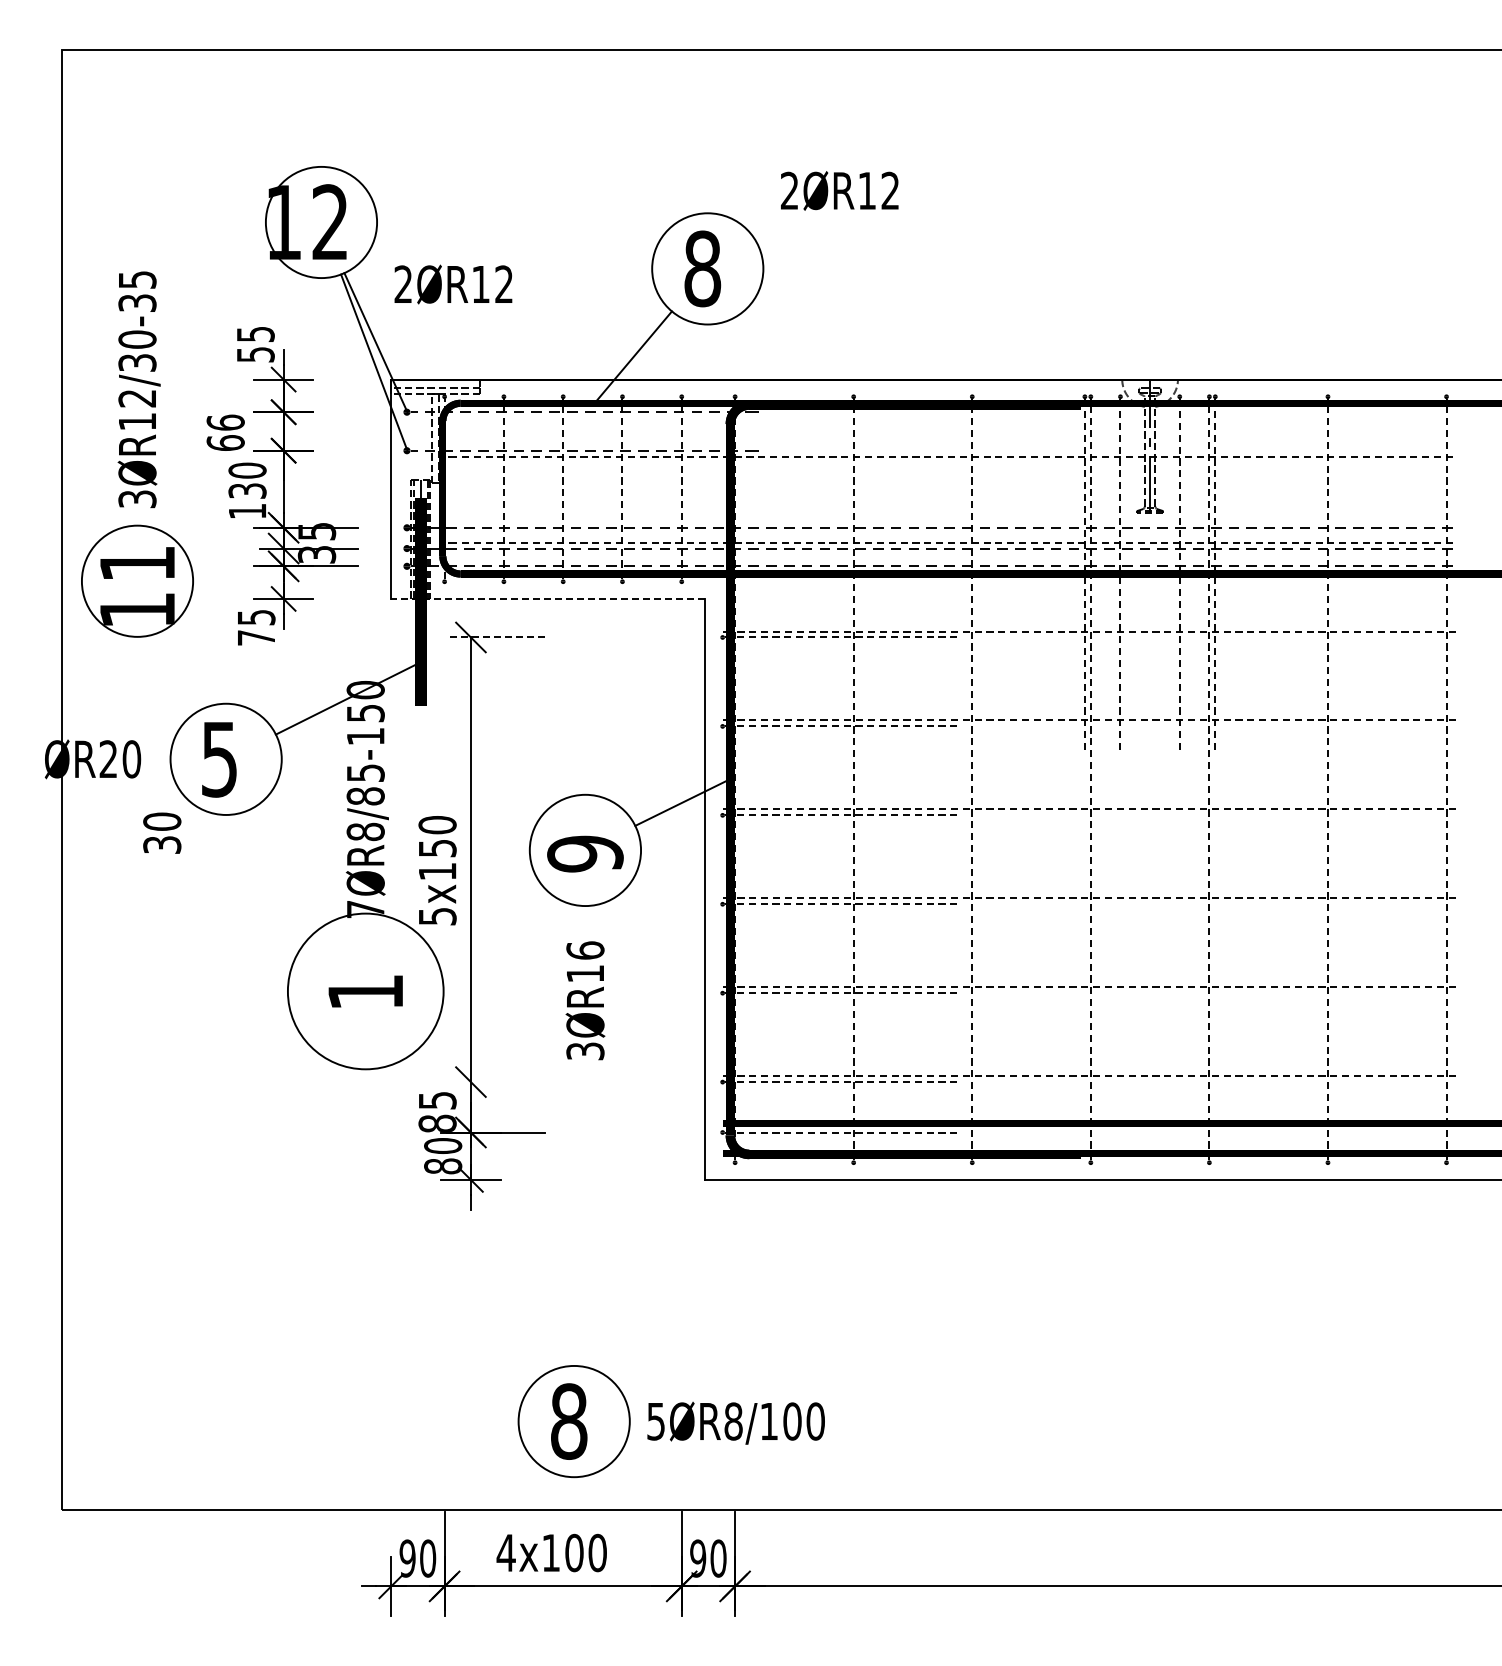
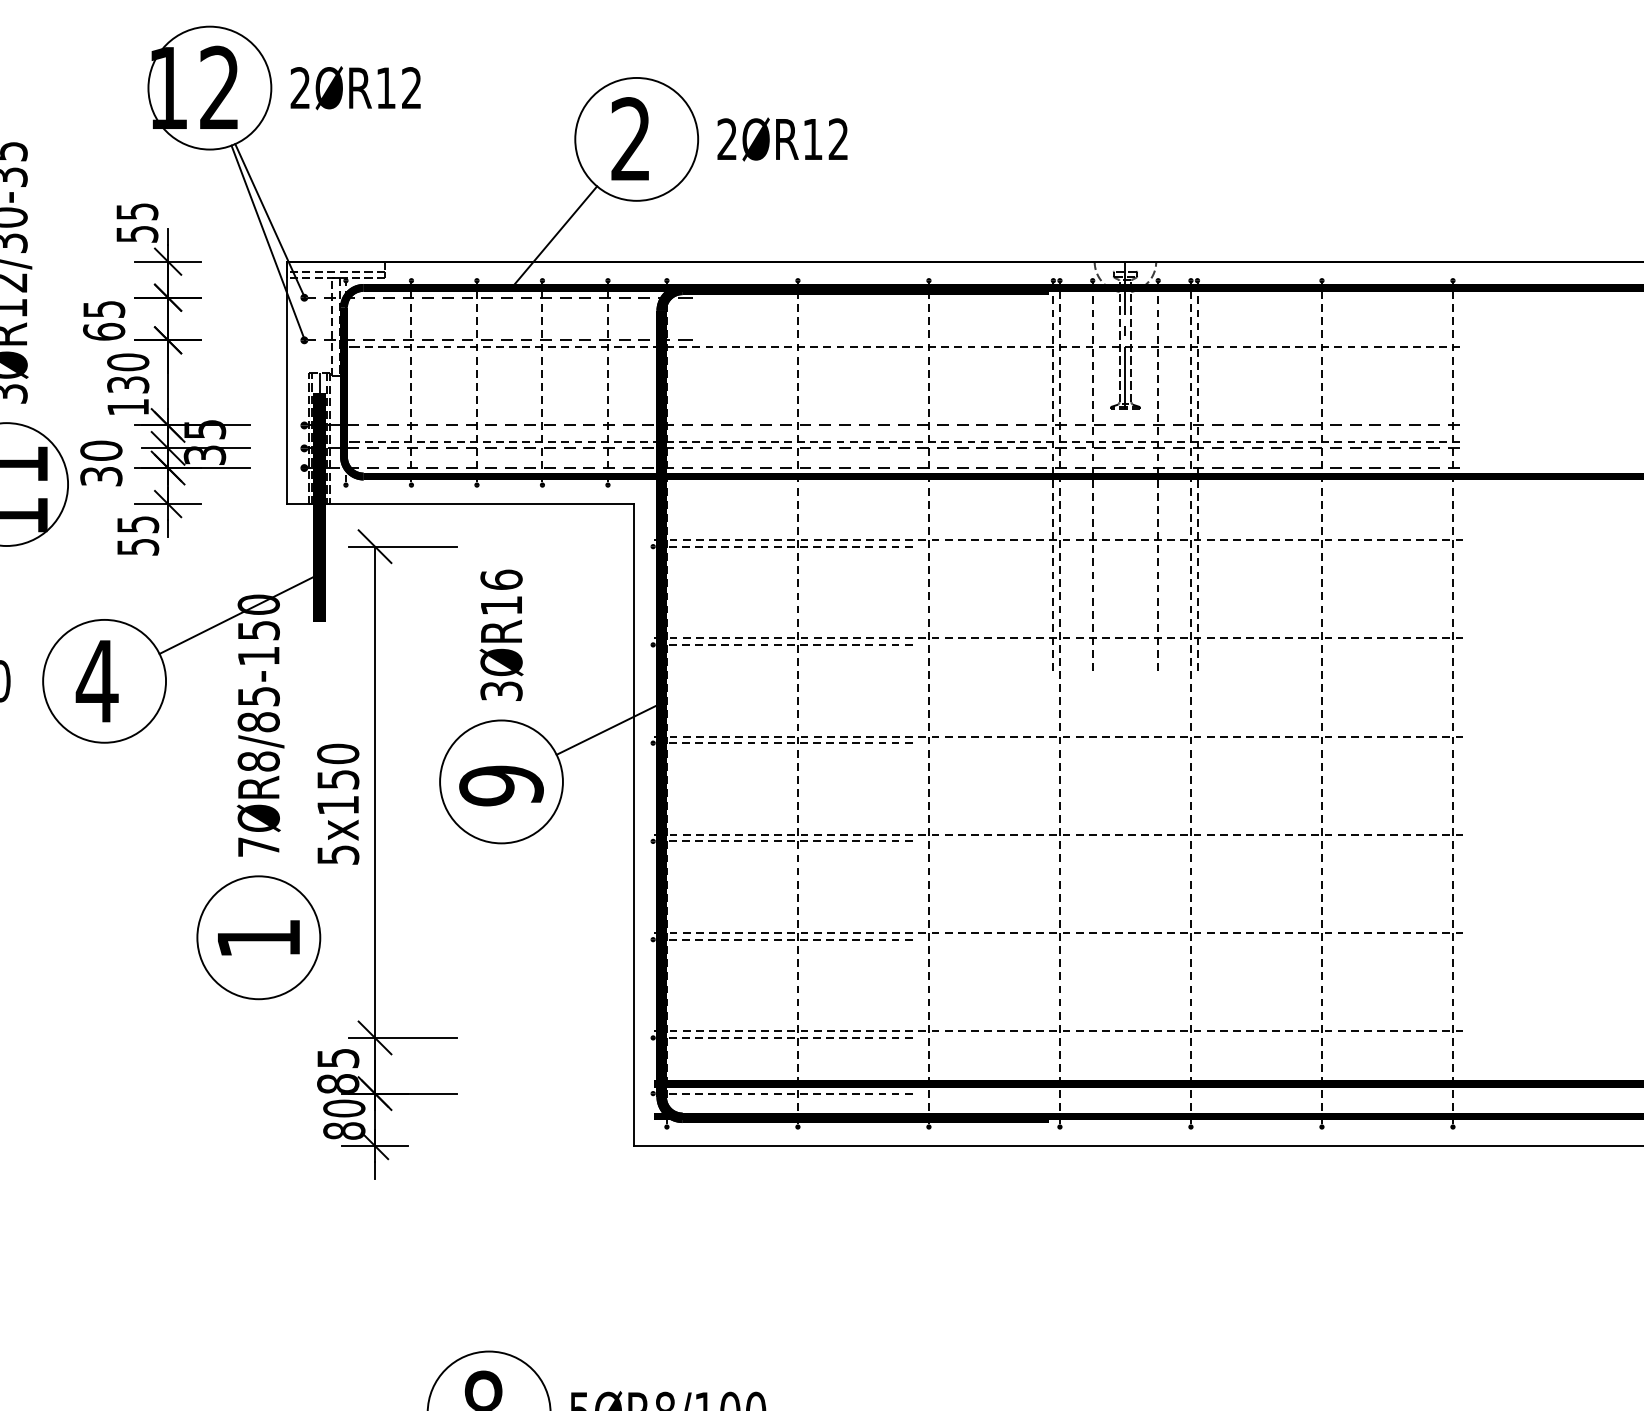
text: (839, 190) -> (782, 138), moved
text: (702, 268) -> (630, 138), 8 -> 2
text: (453, 284) -> (355, 88), moved
text: (225, 422) -> (103, 309), 66 -> 65
line: (547, 598) -> (459, 503), dashed -> solid
text: (256, 637) -> (138, 546), 75 -> 55
line: (496, 637) -> (403, 546), dashed -> solid
text: (219, 759) -> (97, 681), 5 -> 4
text: (162, 832) -> (101, 462), moved
circle: (365, 991) -> (258, 937), size x0.71
text: (585, 1000) -> (501, 635), moved
line: (496, 1082) -> (403, 1038), added

